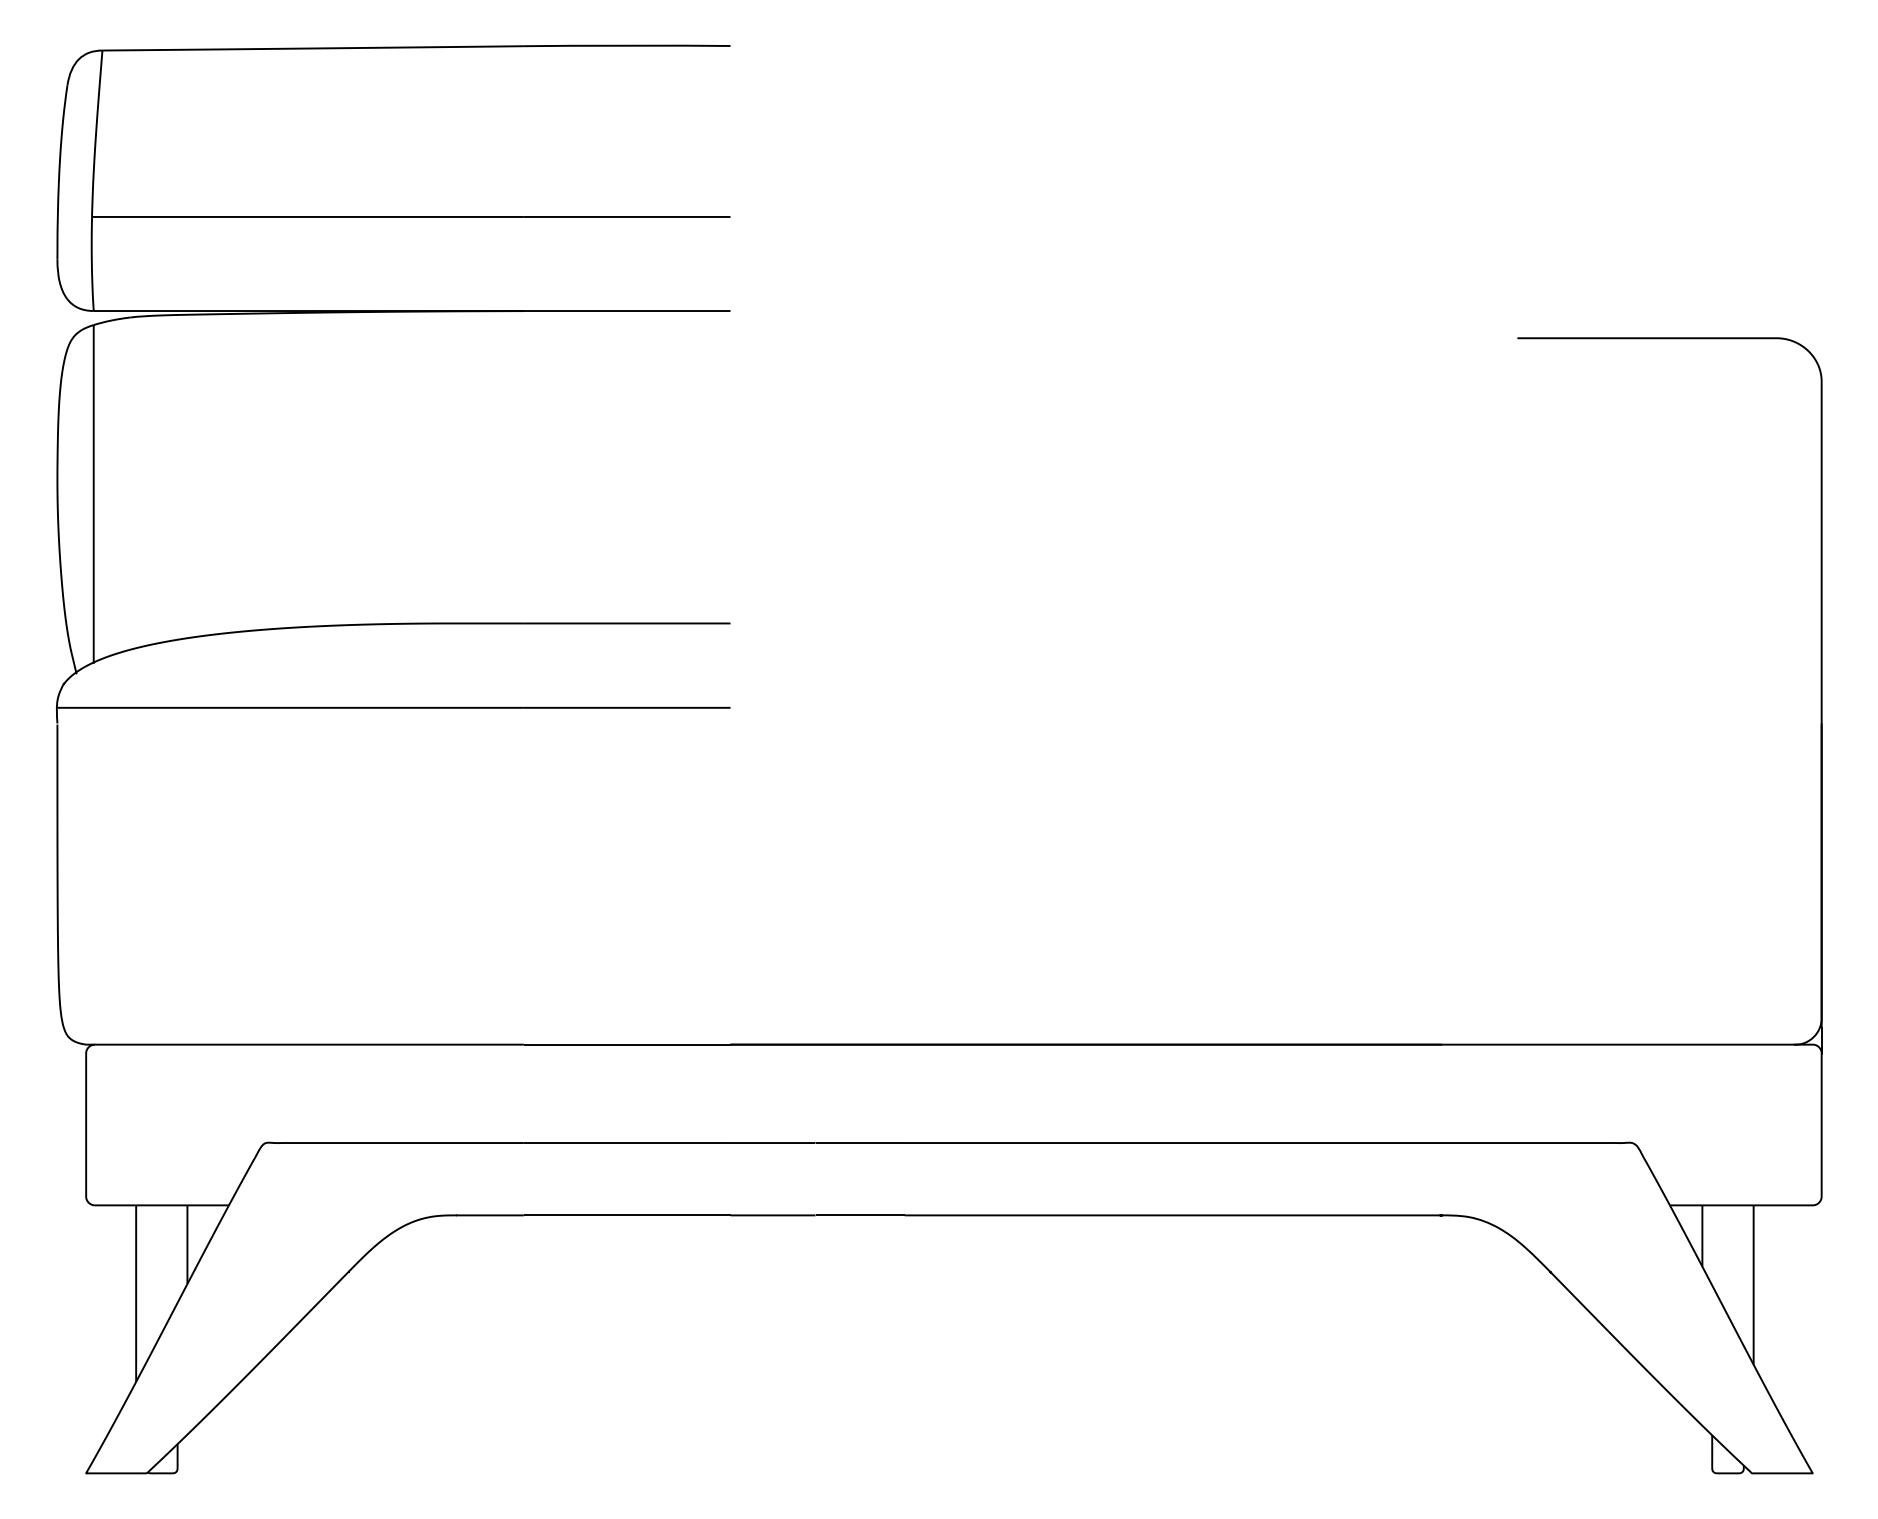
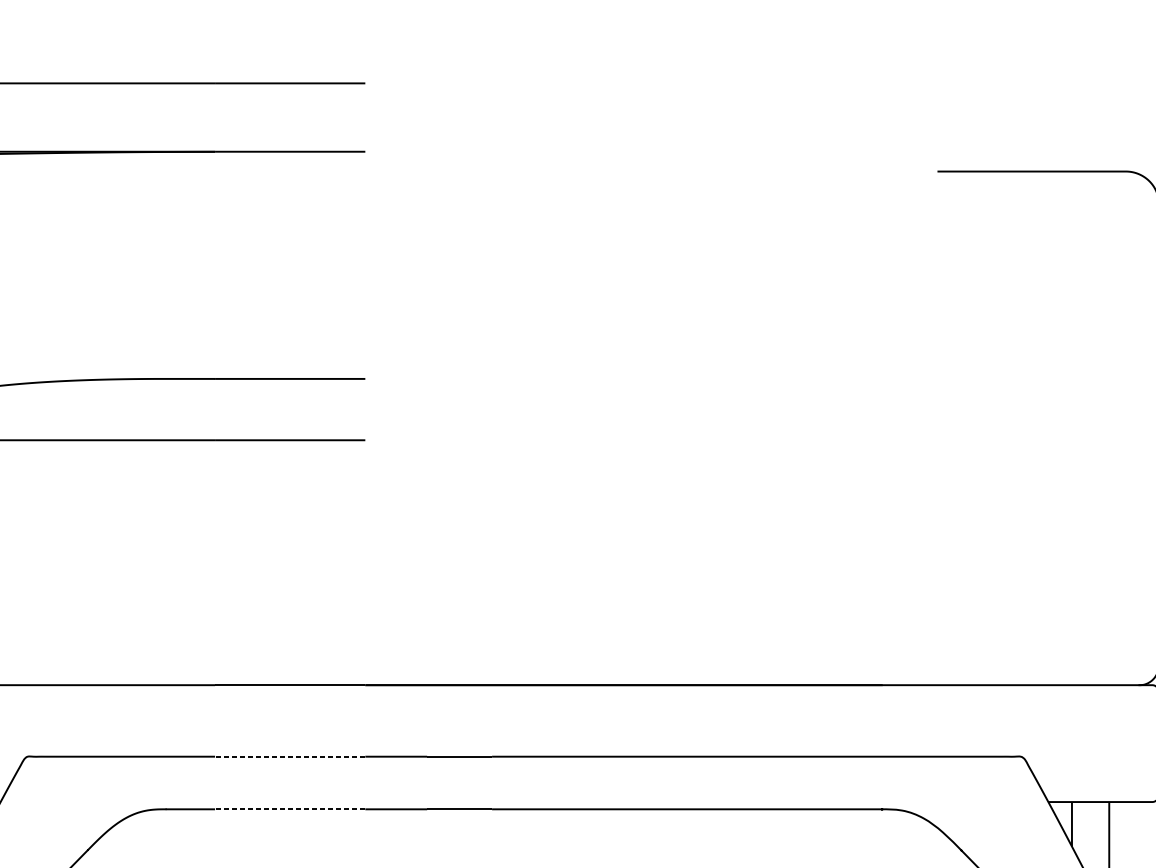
line: (626, 1143) -> (289, 757), solid -> dashed
line: (626, 1215) -> (289, 809), solid -> dashed

